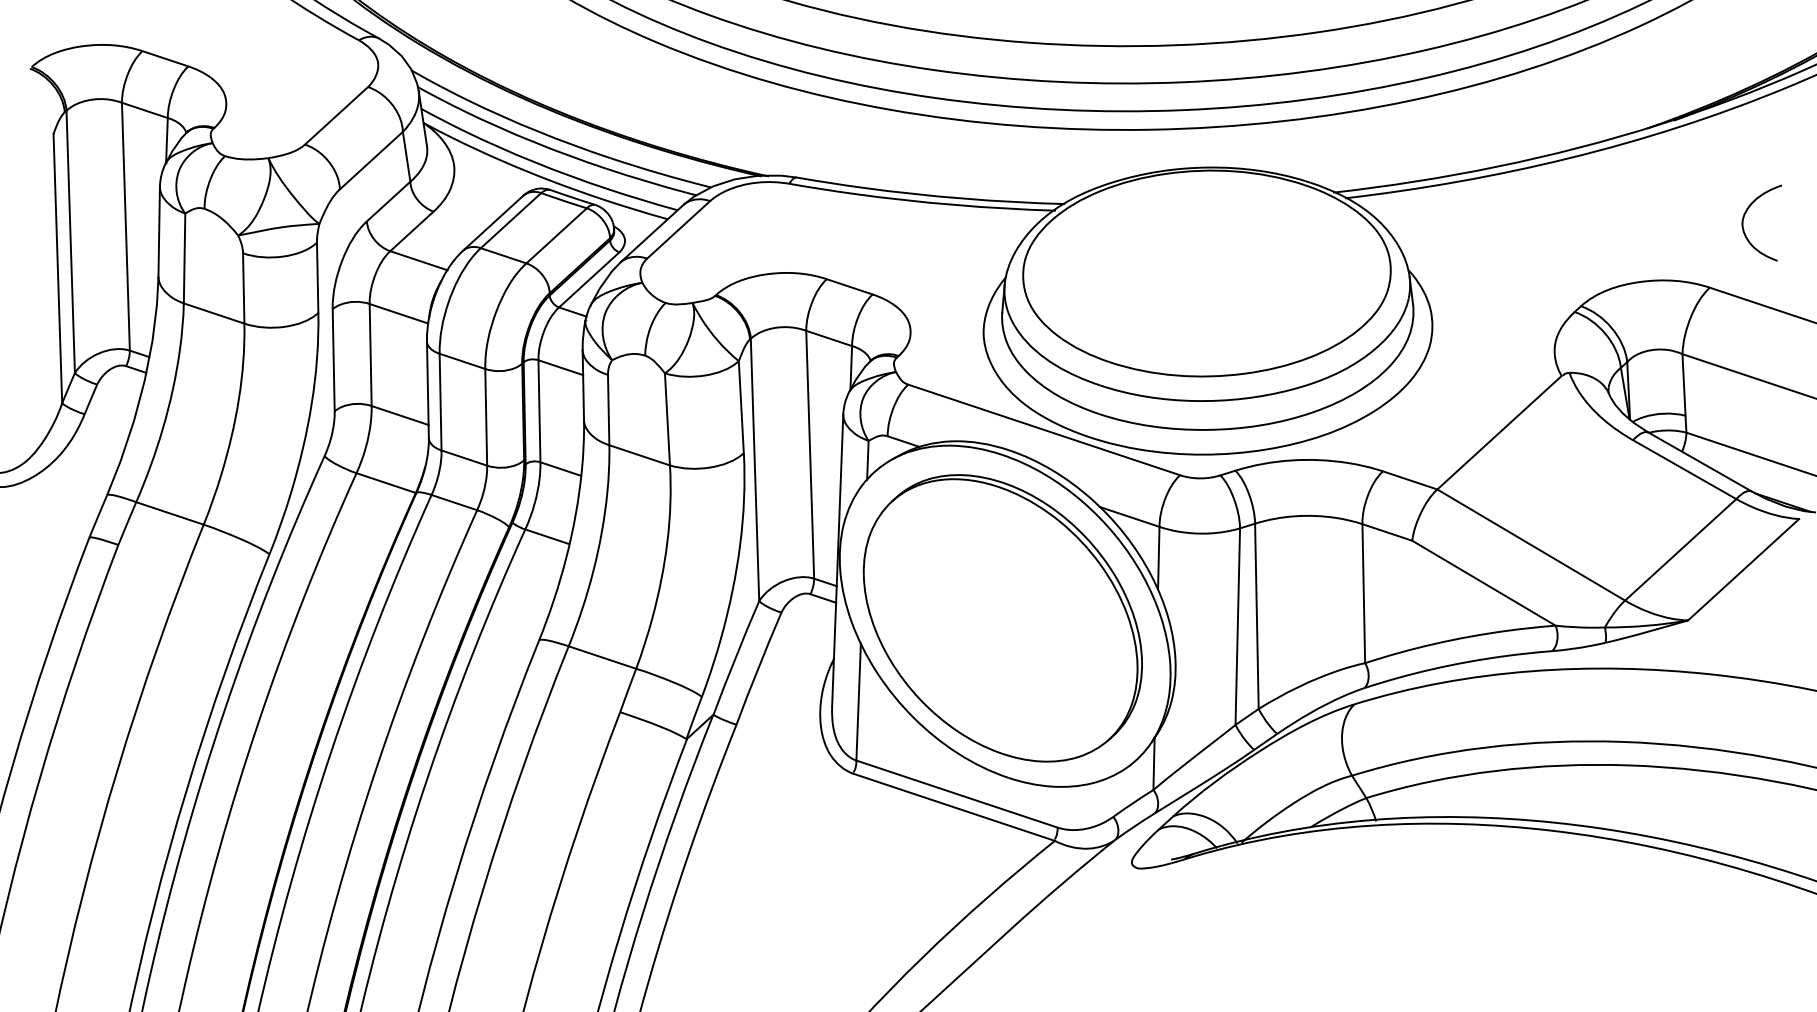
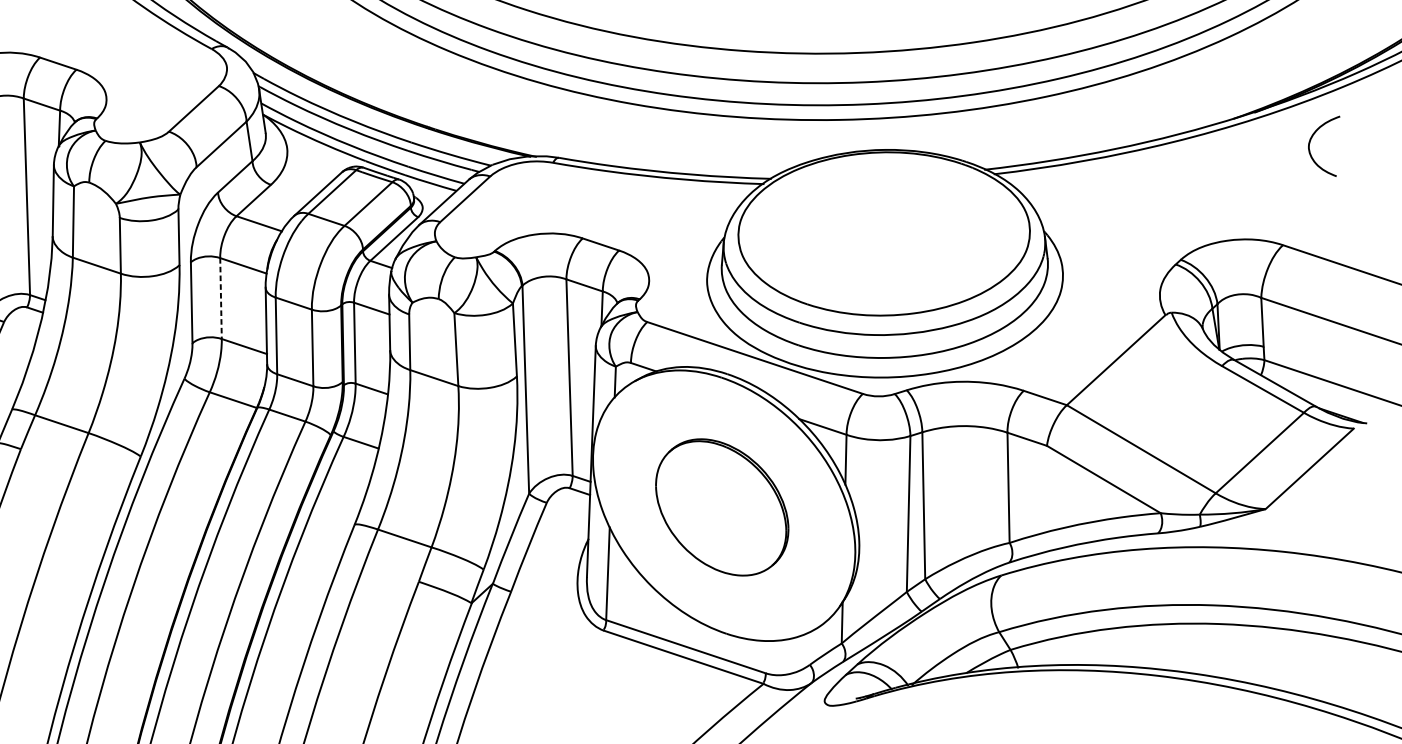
curve: (1745, 215) -> (1311, 140), moved
line: (370, 355) -> (220, 298), solid -> dashed
part: (1002, 618) -> (722, 507), size x0.6

